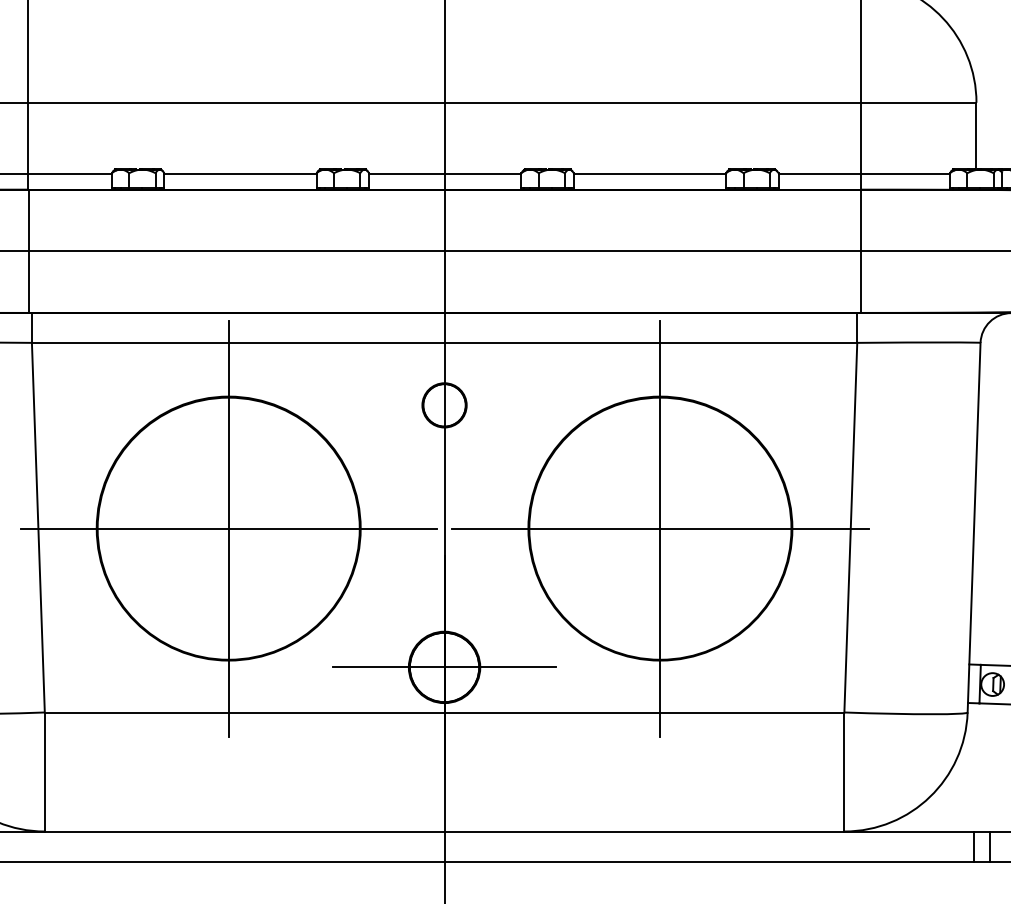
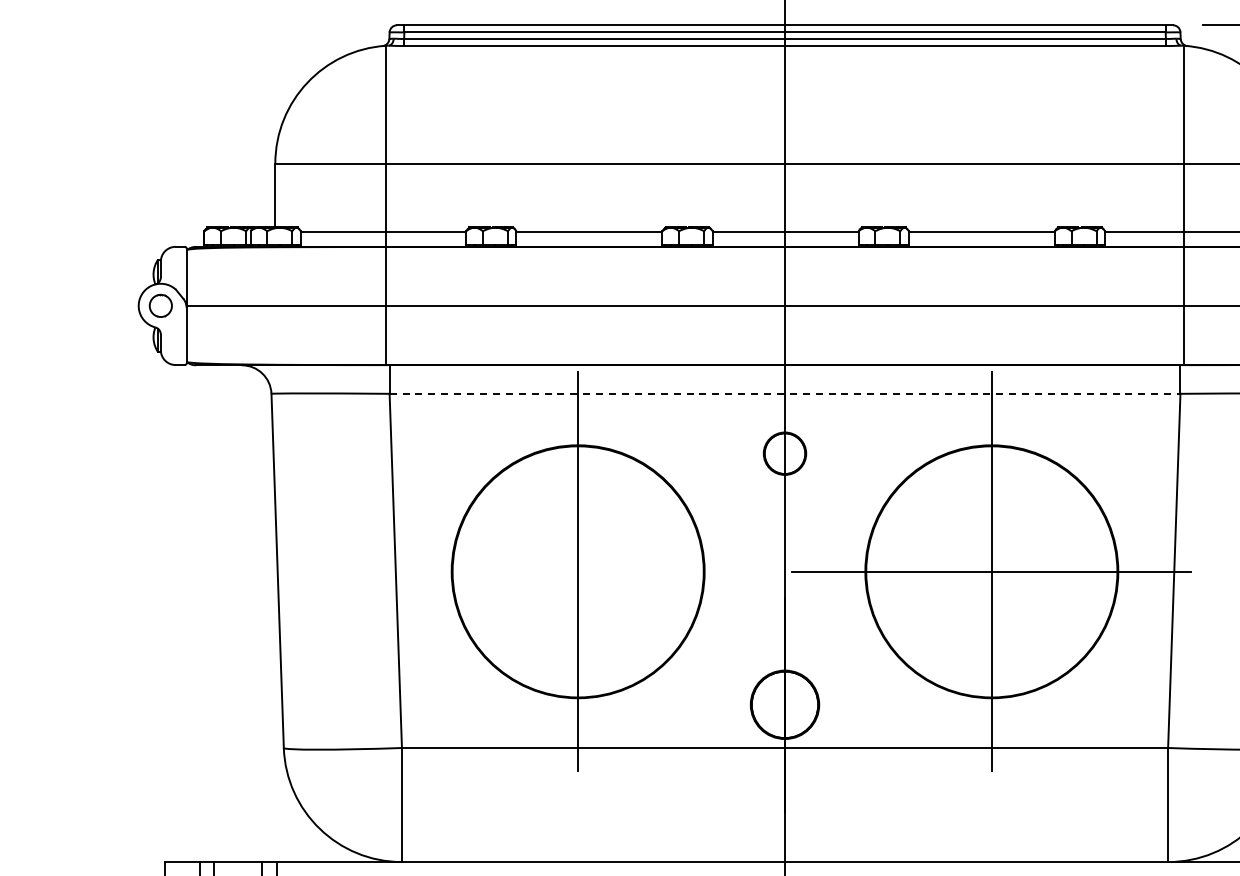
line: (445, 342) -> (785, 393), solid -> dashed
line: (228, 528) -> (577, 571), removed
line: (444, 667) -> (784, 704), removed

